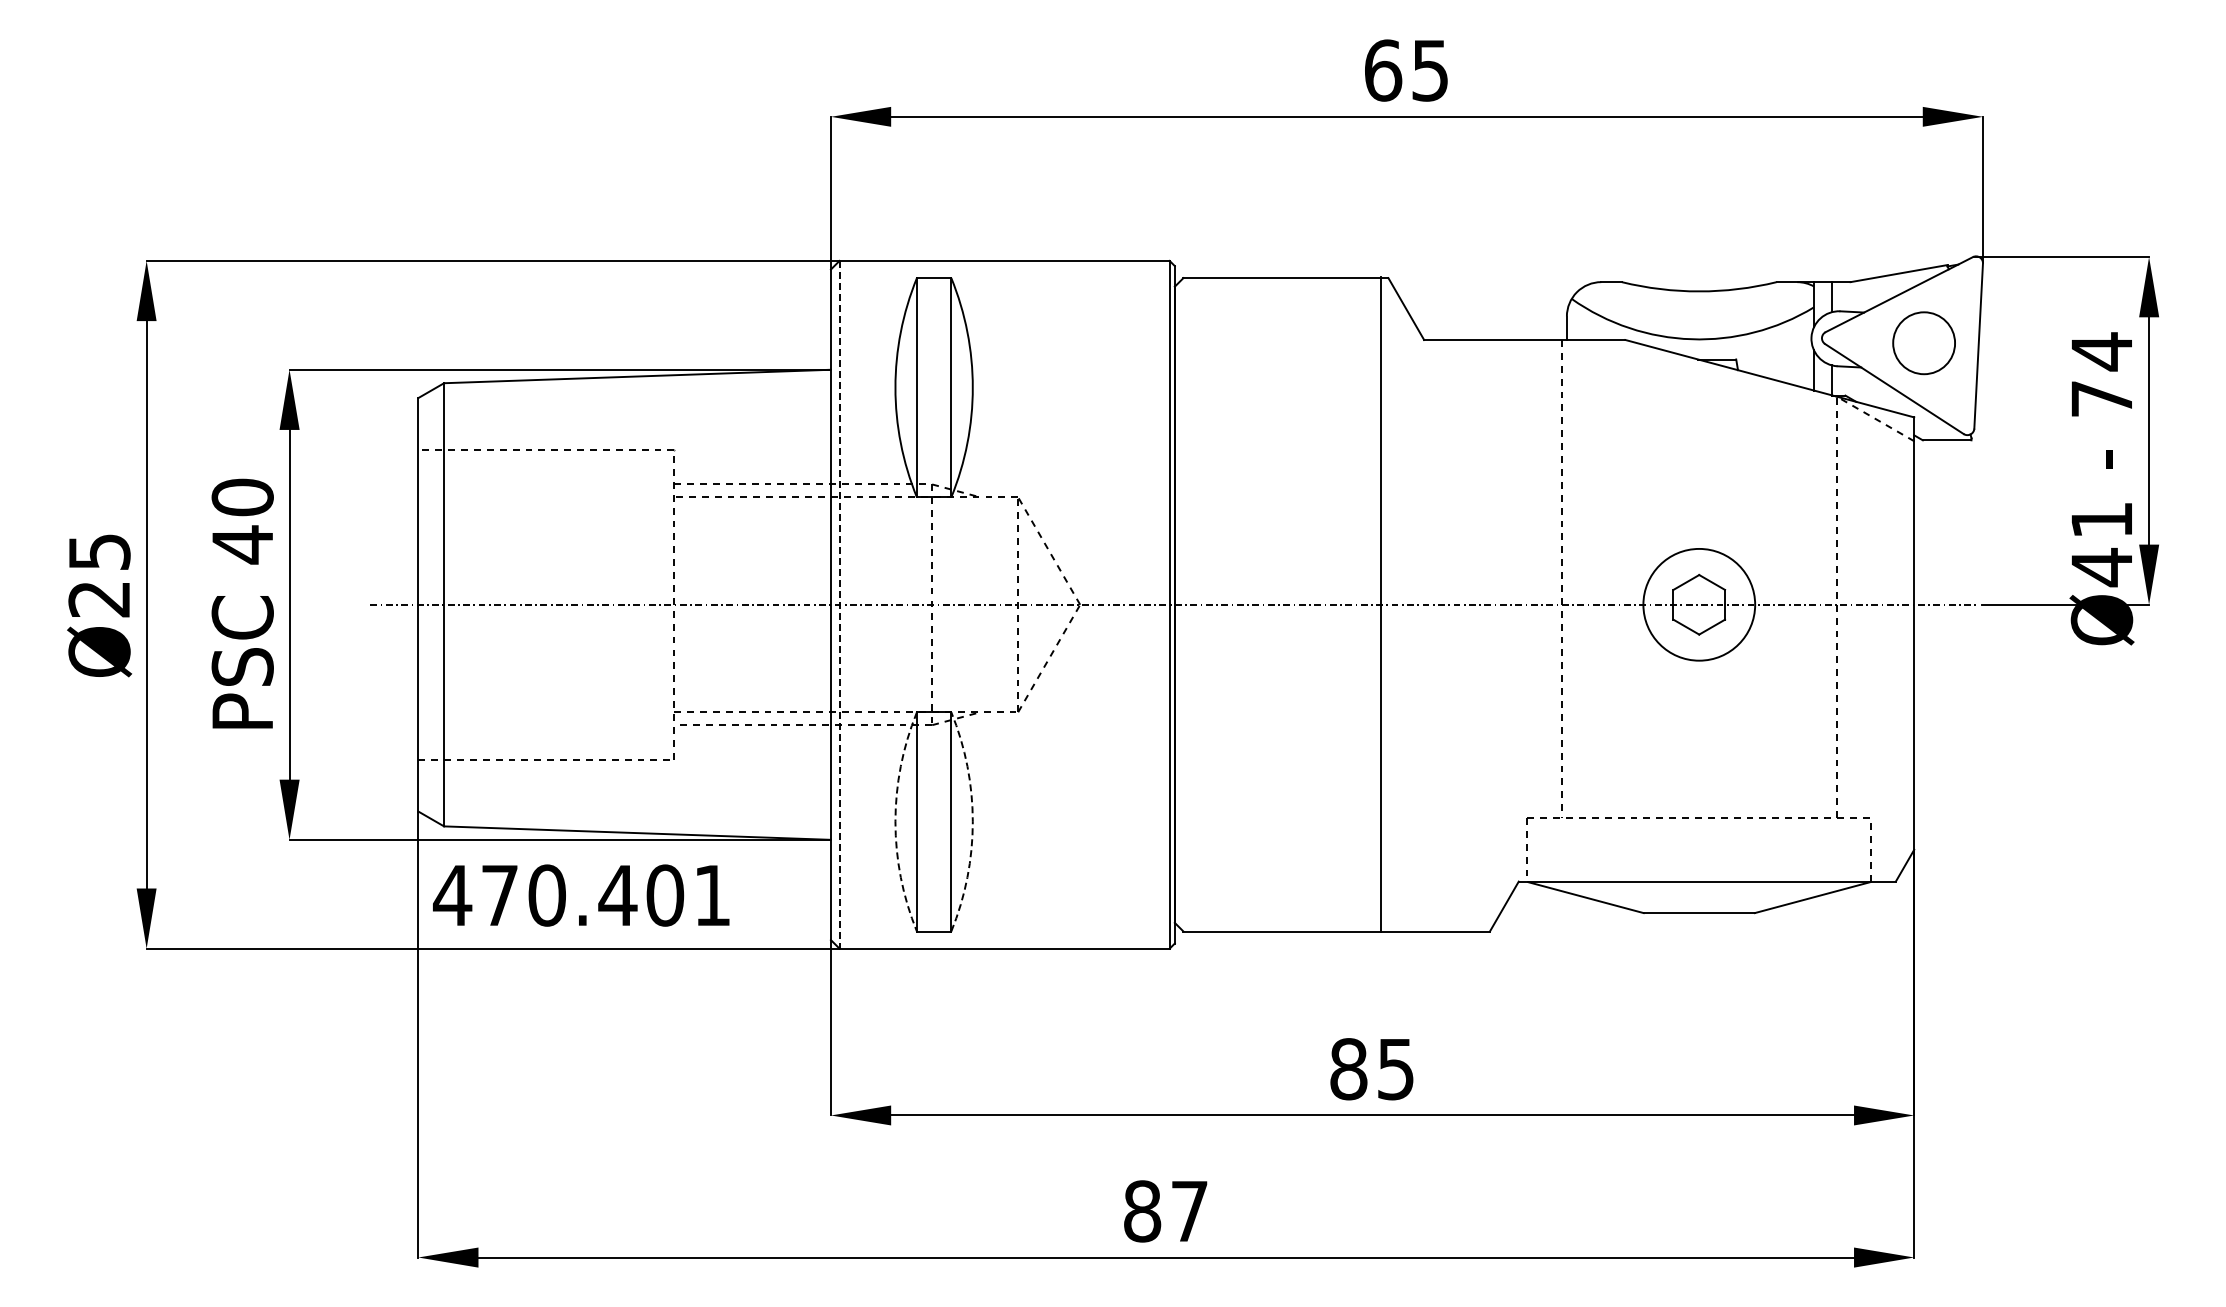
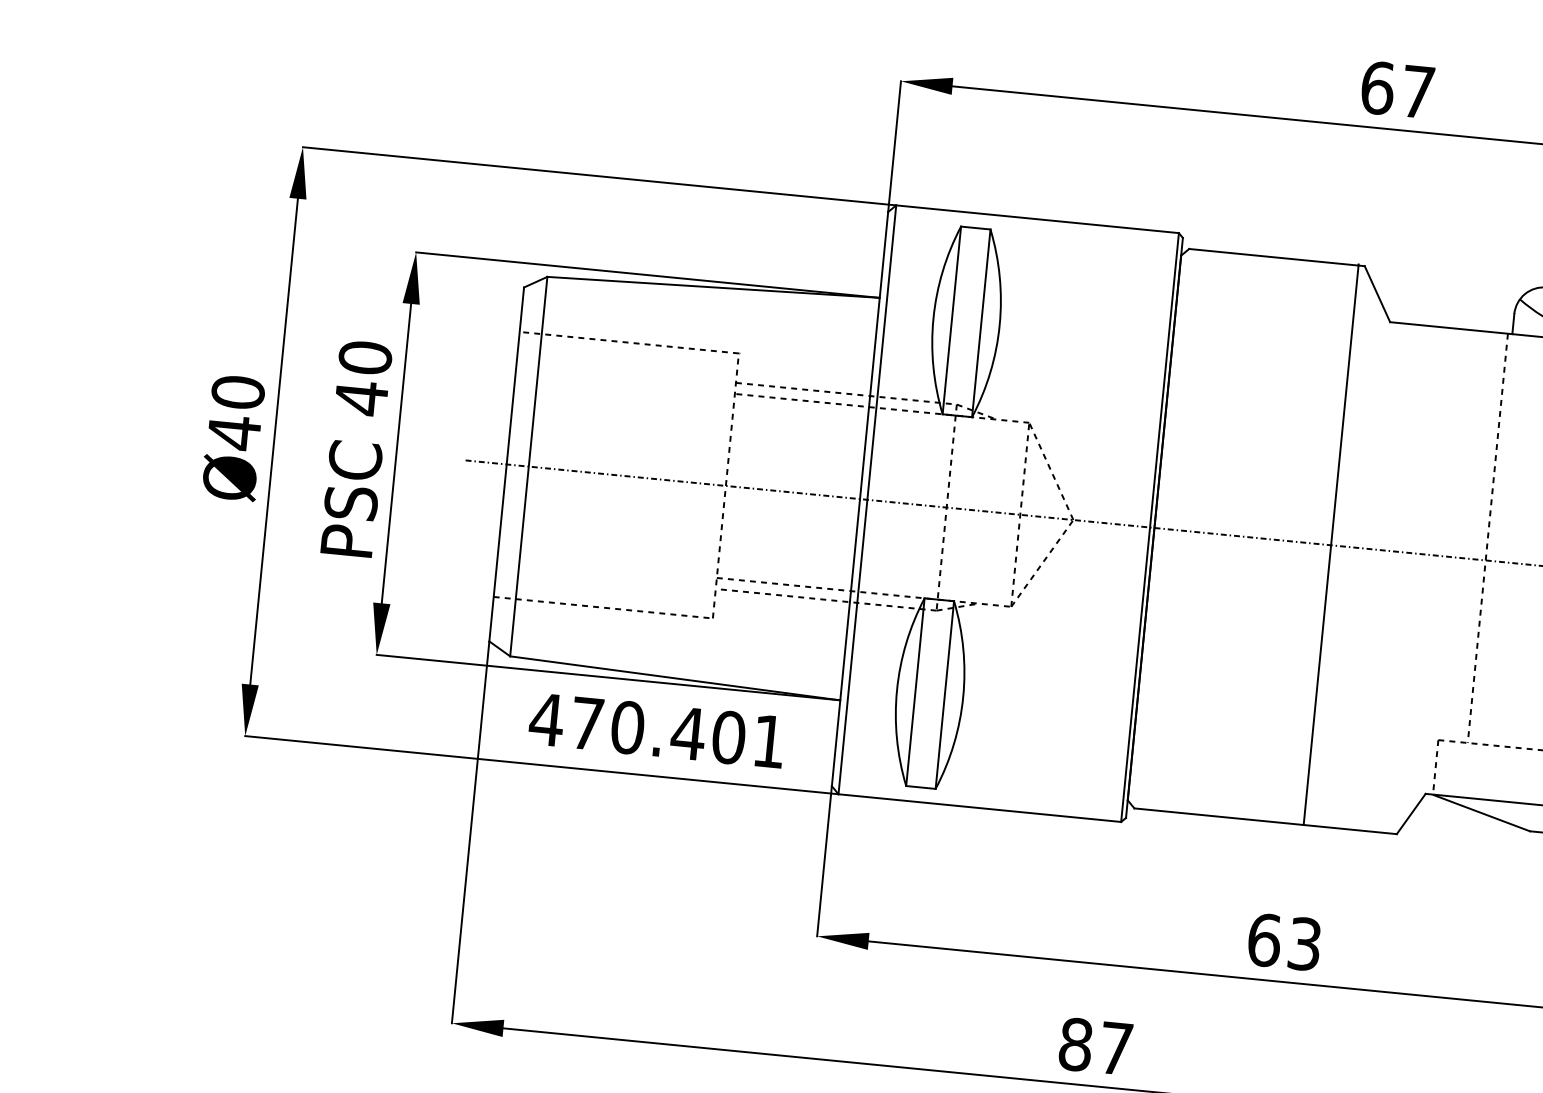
text: (1429, 70) -> (1417, 91), 65 -> 67
text: (99, 576) -> (236, 413), Ø25 -> Ø40
line: (839, 604) -> (867, 499), dashed -> solid
arc: (895, 821) -> (897, 690), dashed -> solid
arc: (972, 821) -> (963, 696), dashed -> solid
text: (581, 895) -> (657, 730), moved
text: (1371, 1069) -> (1283, 942), 85 -> 63

